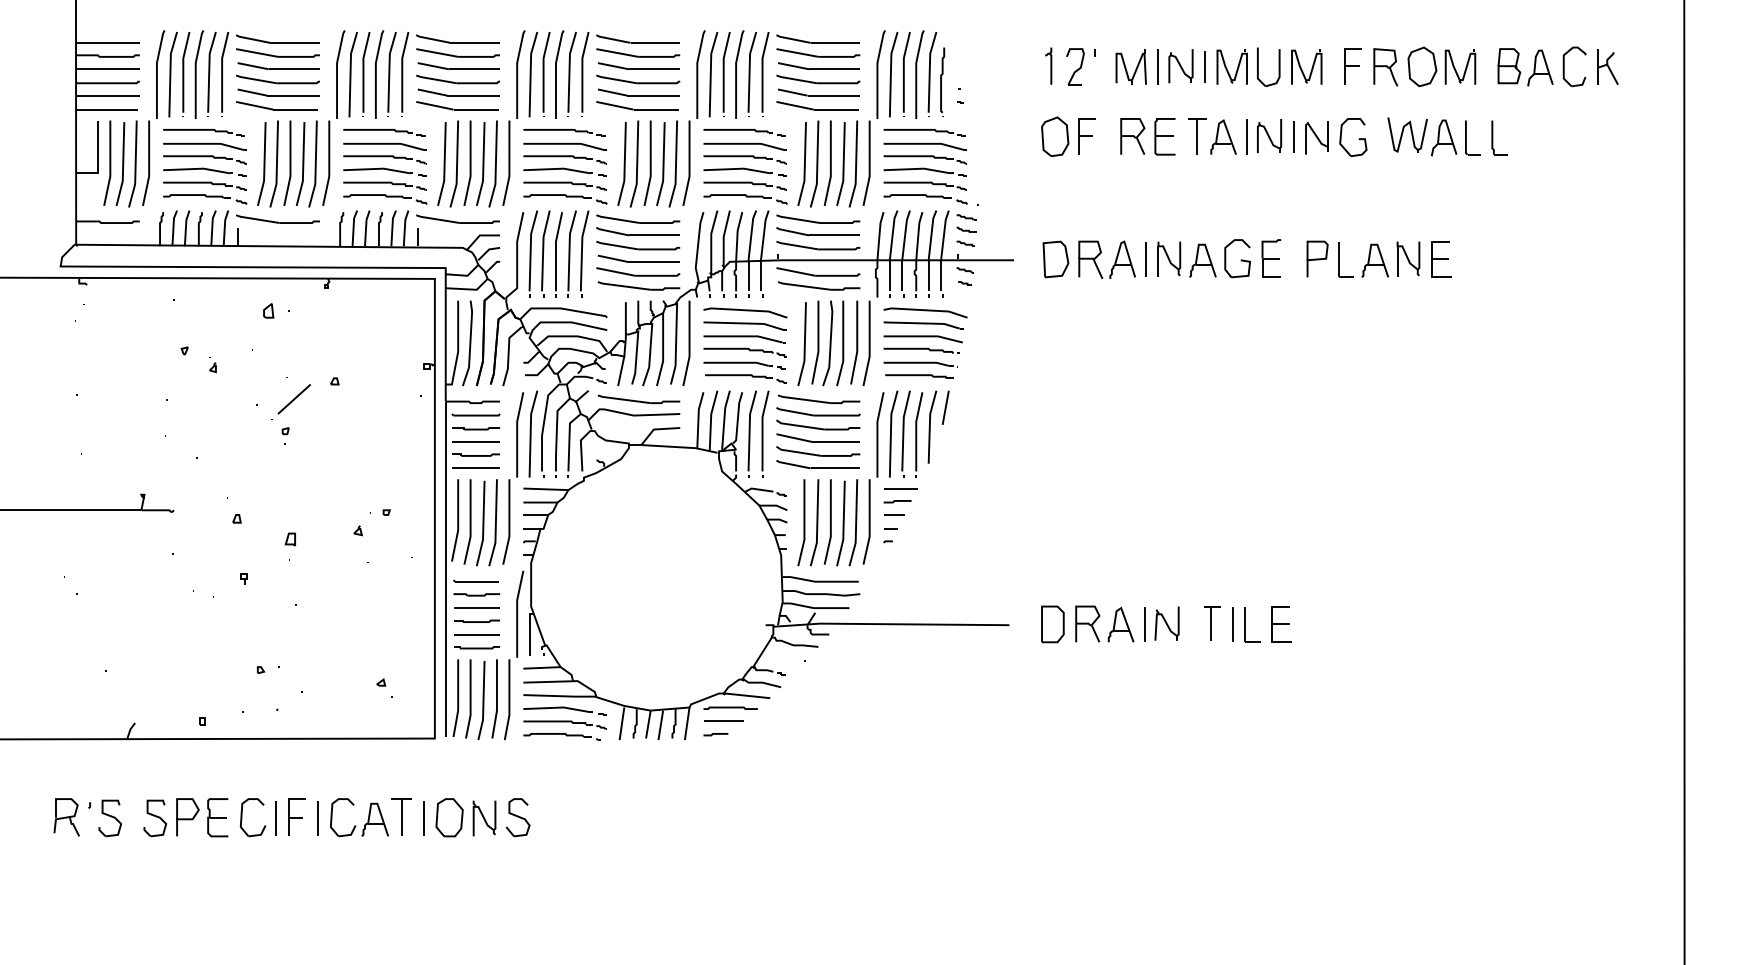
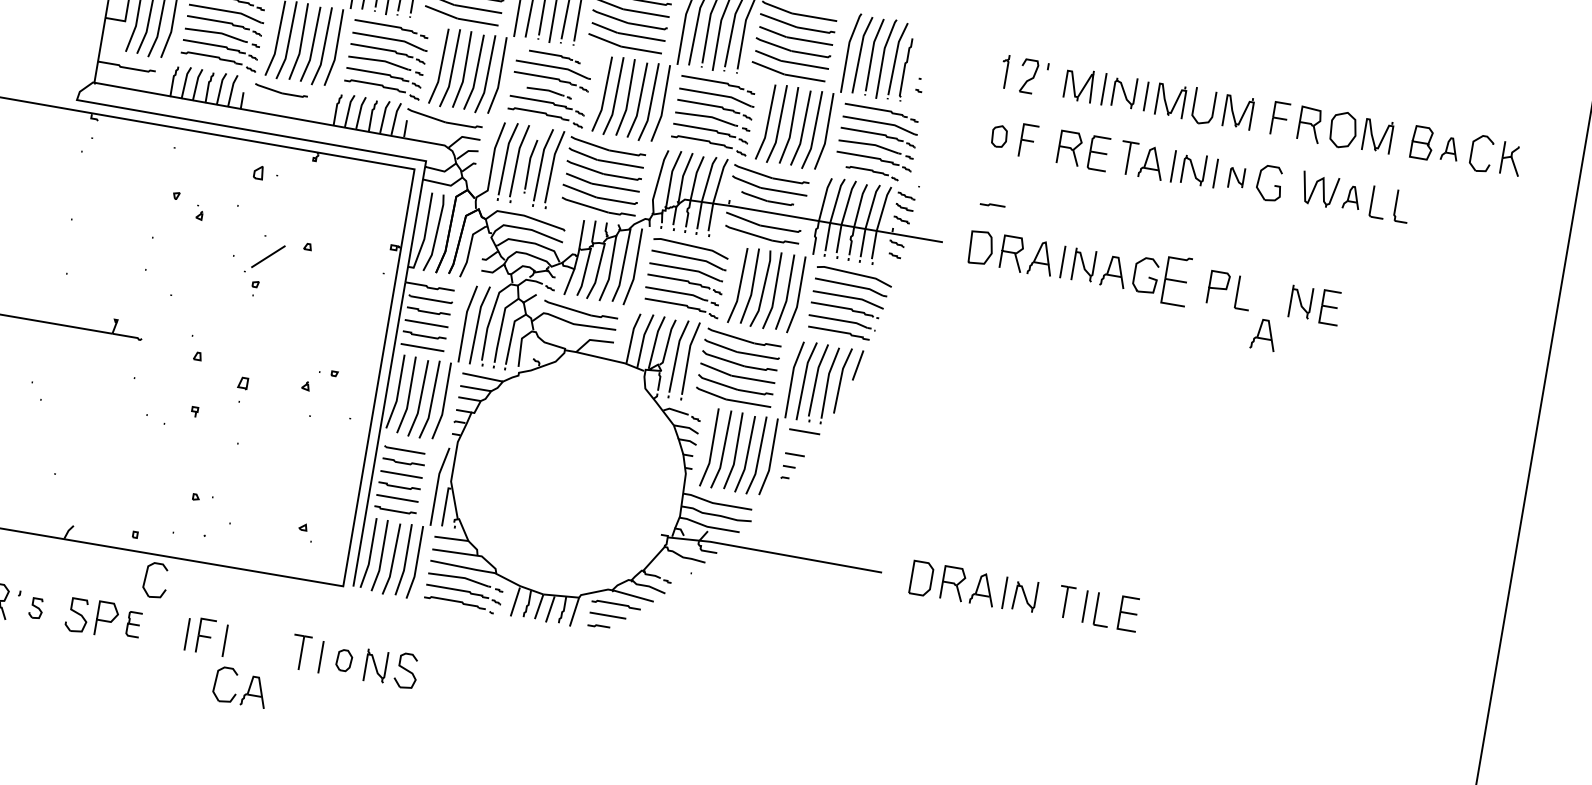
part: (1540, 67) -> (1450, 148), size x0.7
part: (564, 132) -> (554, 56), size x0.7
part: (1055, 136) -> (999, 136), size x0.6
part: (1316, 137) -> (1236, 177), size x0.7
part: (1444, 137) -> (1352, 197), size x0.7
part: (564, 171) -> (548, 91), size x0.6
part: (925, 199) -> (872, 173), size x0.7
part: (277, 218) -> (281, 90), size x0.7
part: (818, 245) -> (767, 198), size x0.7
part: (558, 254) -> (530, 166), size x0.7
part: (1271, 258) -> (1176, 280), size x1.4
part: (1374, 260) -> (1263, 334), moved
line: (897, 501) -> (992, 205), moved
part: (217, 817) -> (133, 624), size x0.7
part: (242, 817) -> (146, 578), moved
part: (449, 817) -> (344, 660), size x0.6
part: (109, 818) -> (35, 608), size x0.6
part: (367, 819) -> (247, 690), moved

